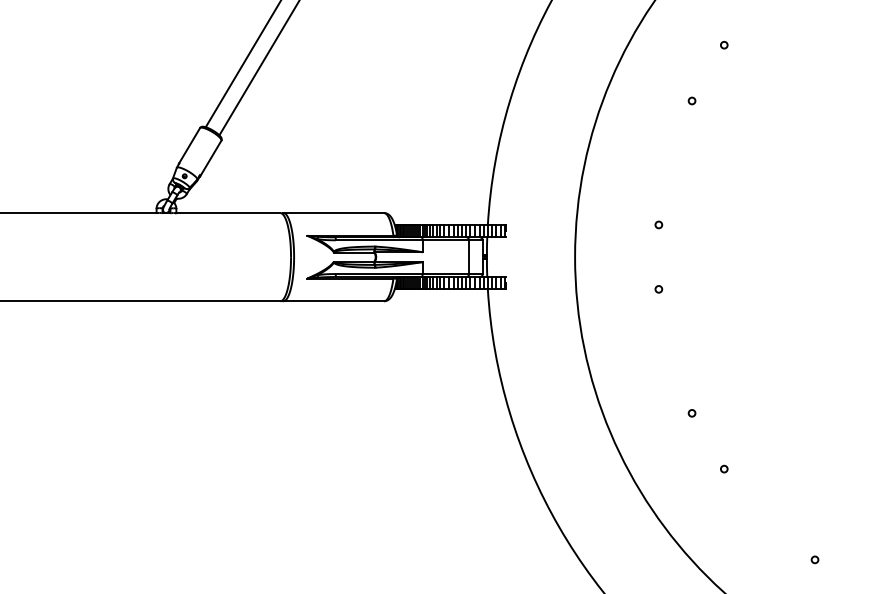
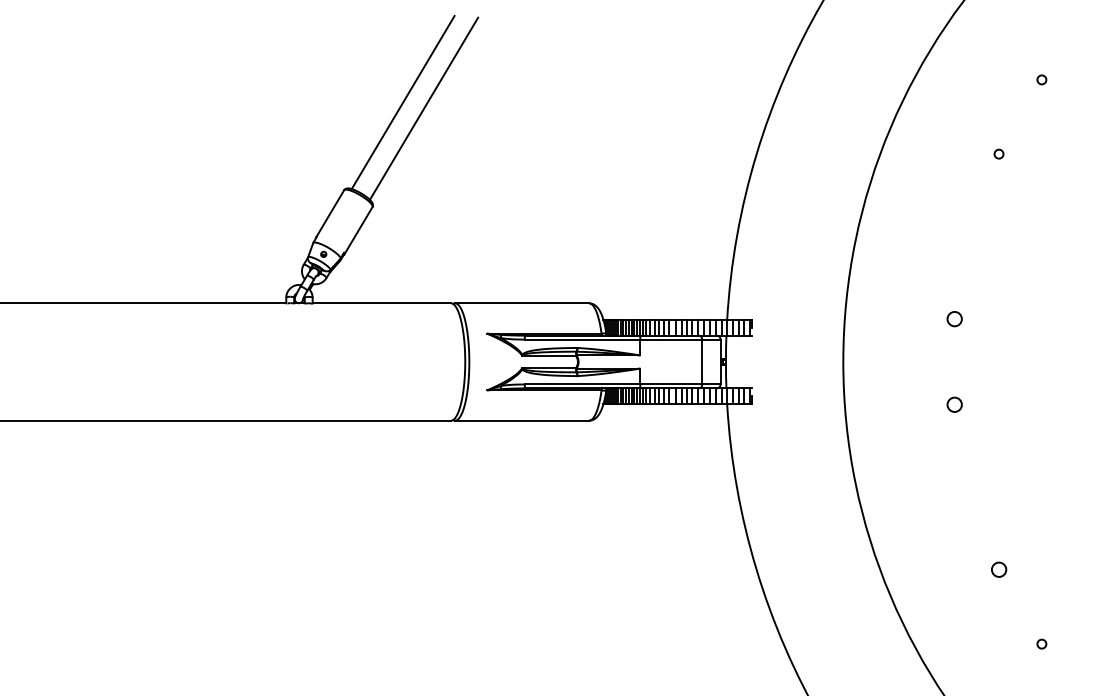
circle: (658, 224) -> (954, 318), size x1.6
circle: (658, 289) -> (954, 405), size x1.6
circle: (691, 413) -> (998, 570), size x1.6

